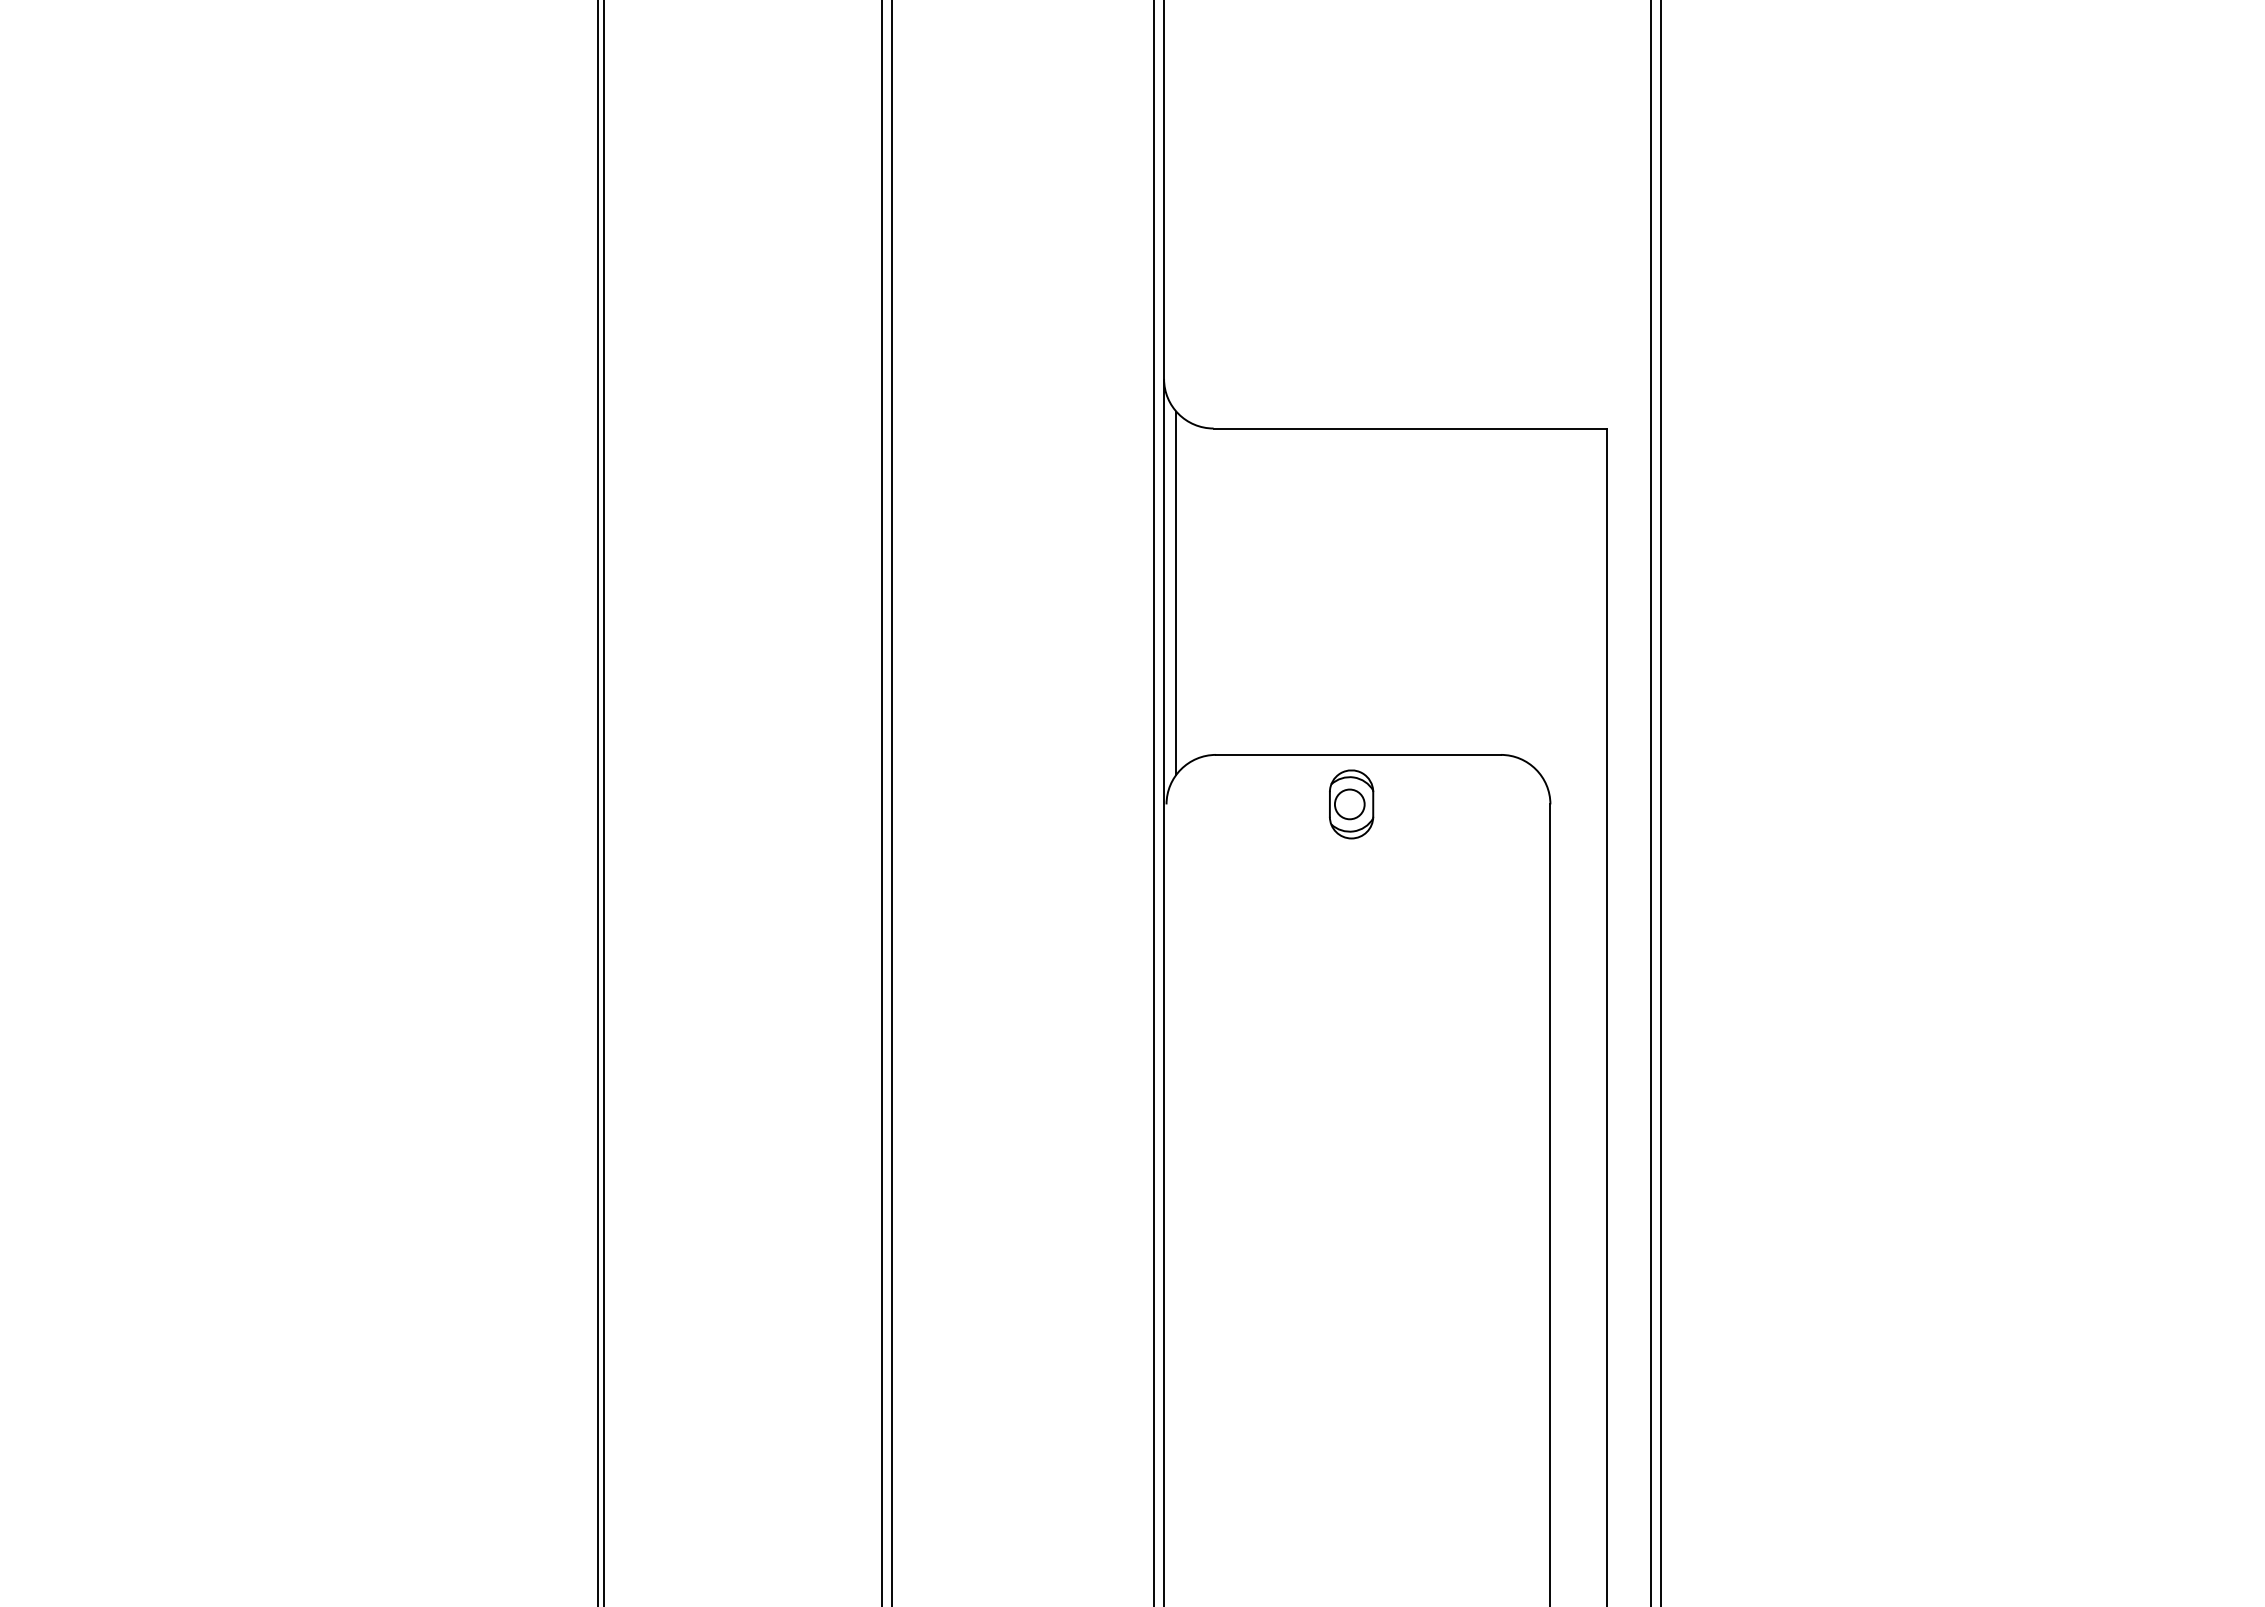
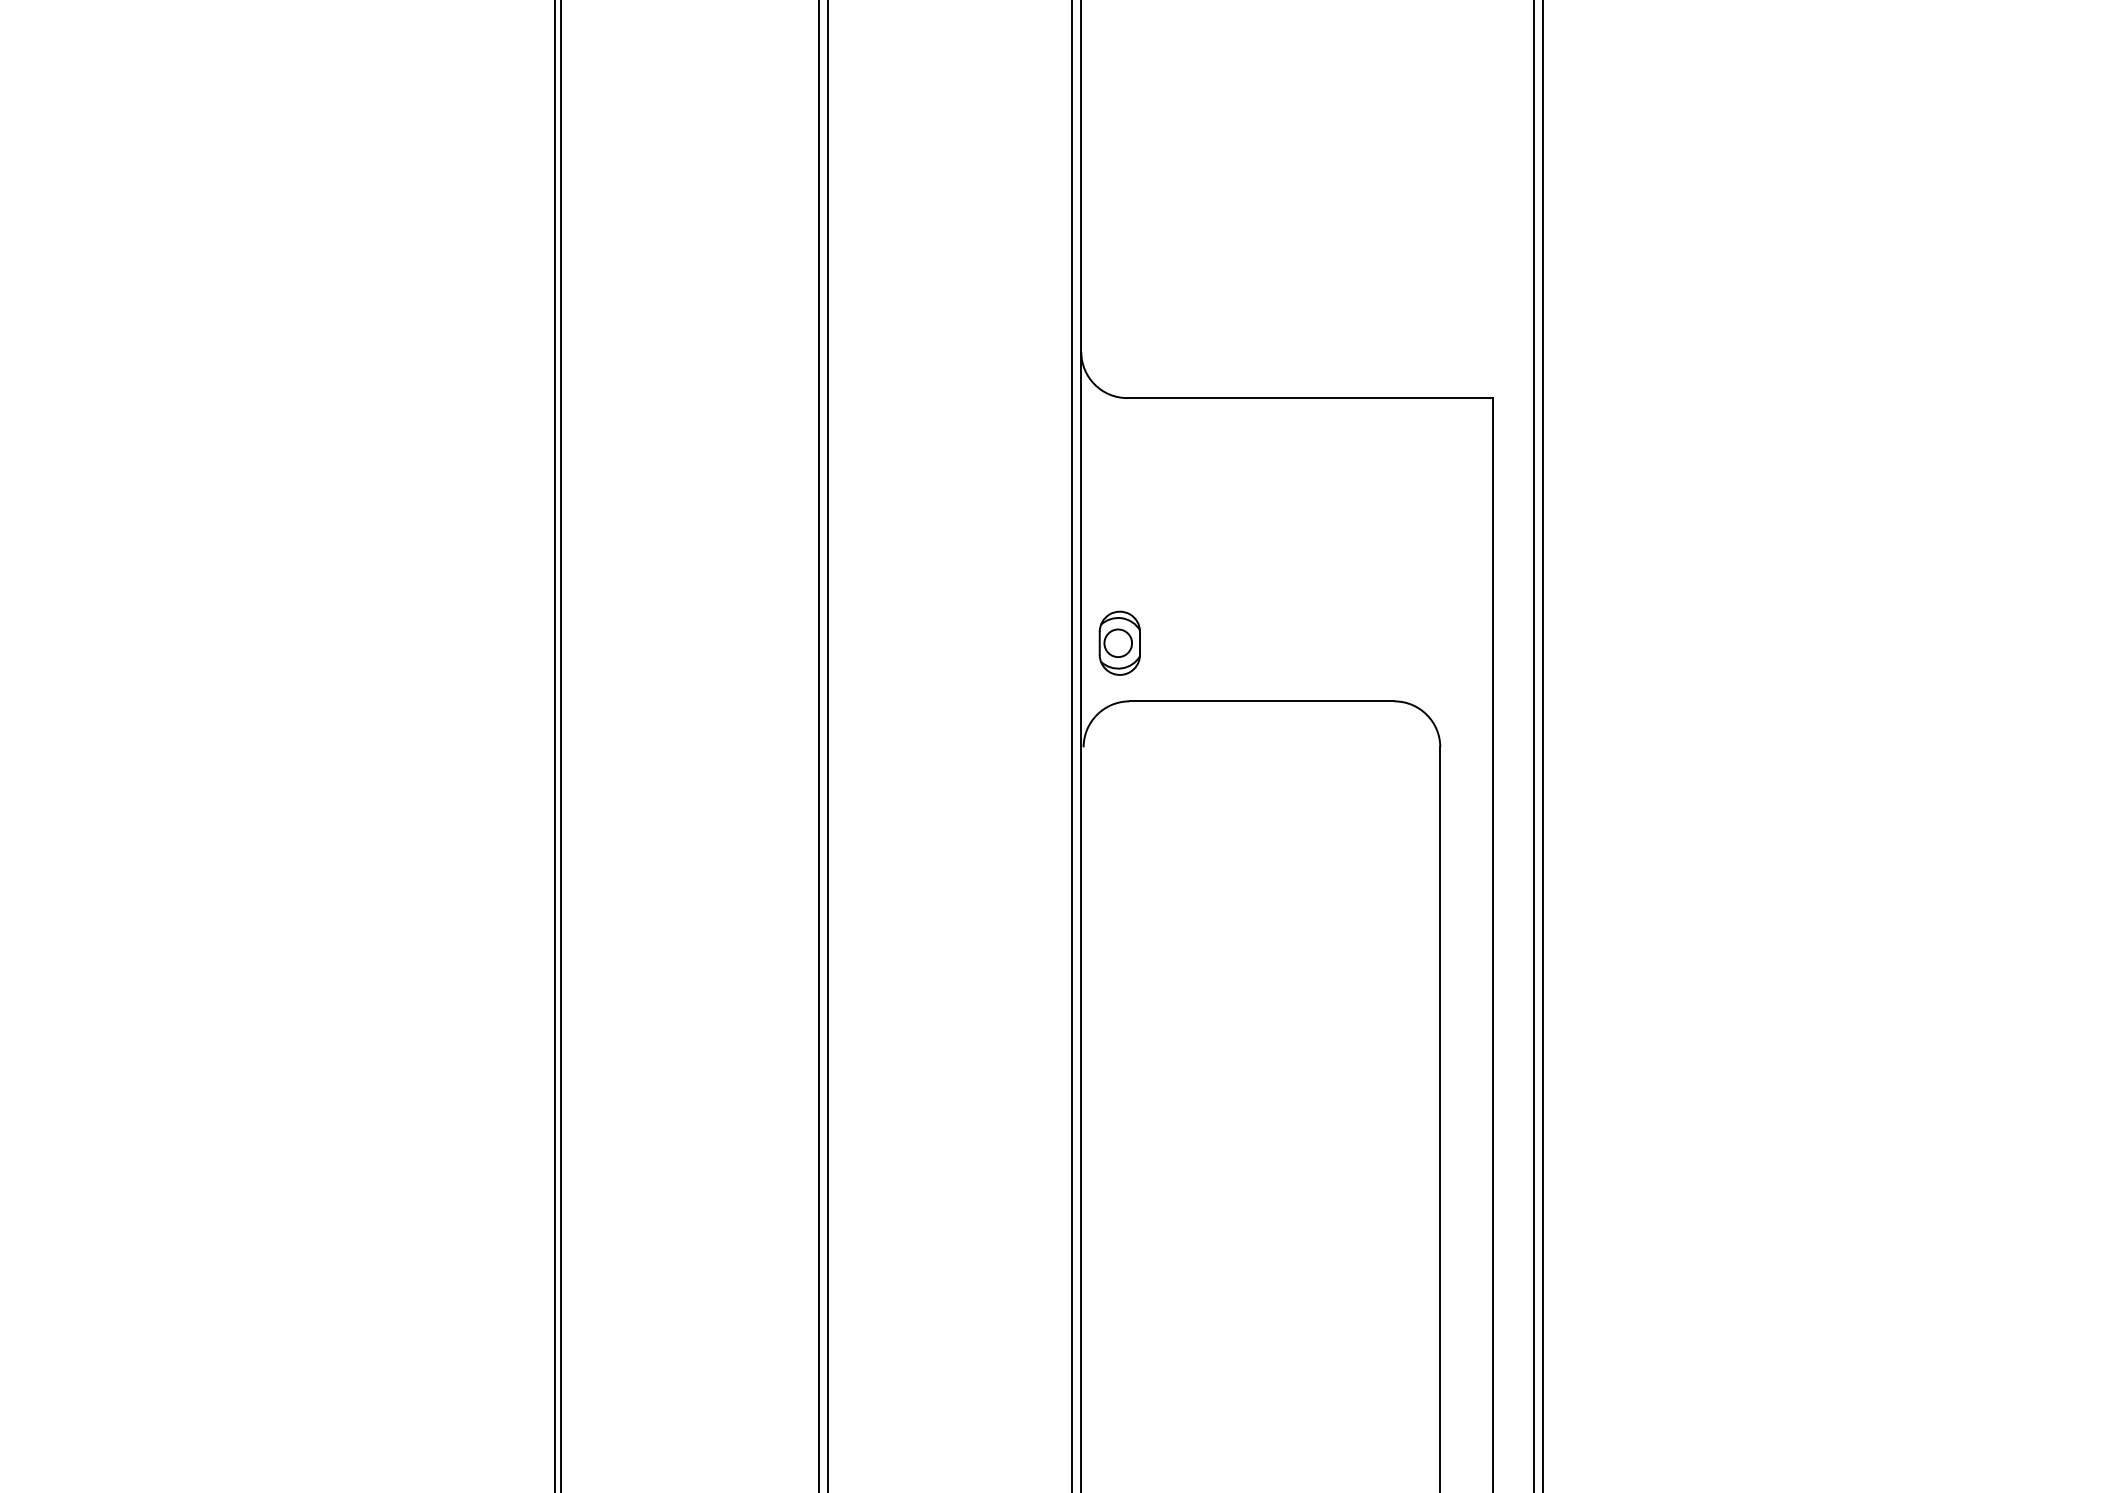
line: (1176, 592) -> (1092, 550), removed
part: (1351, 804) -> (1119, 643), moved

